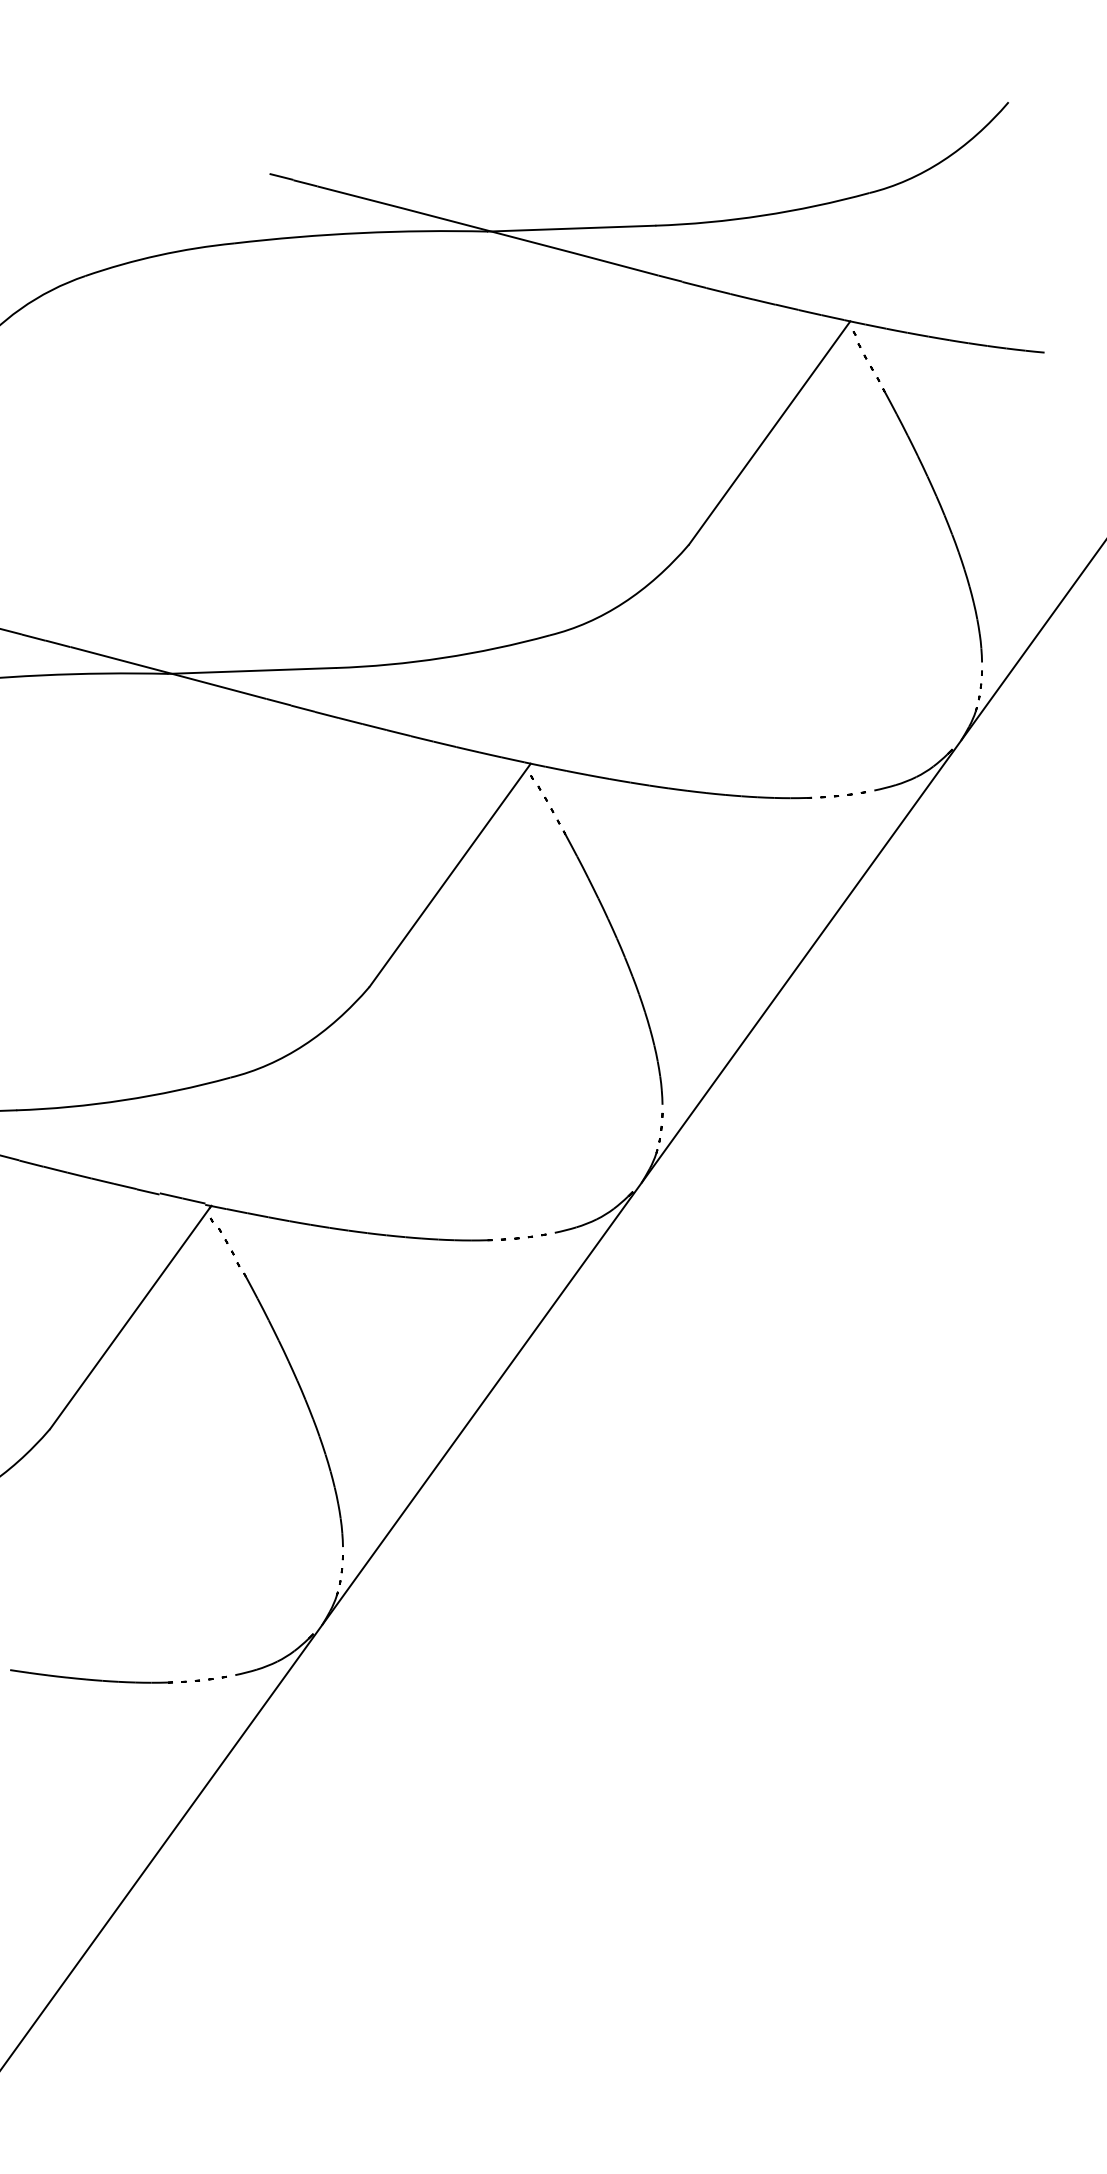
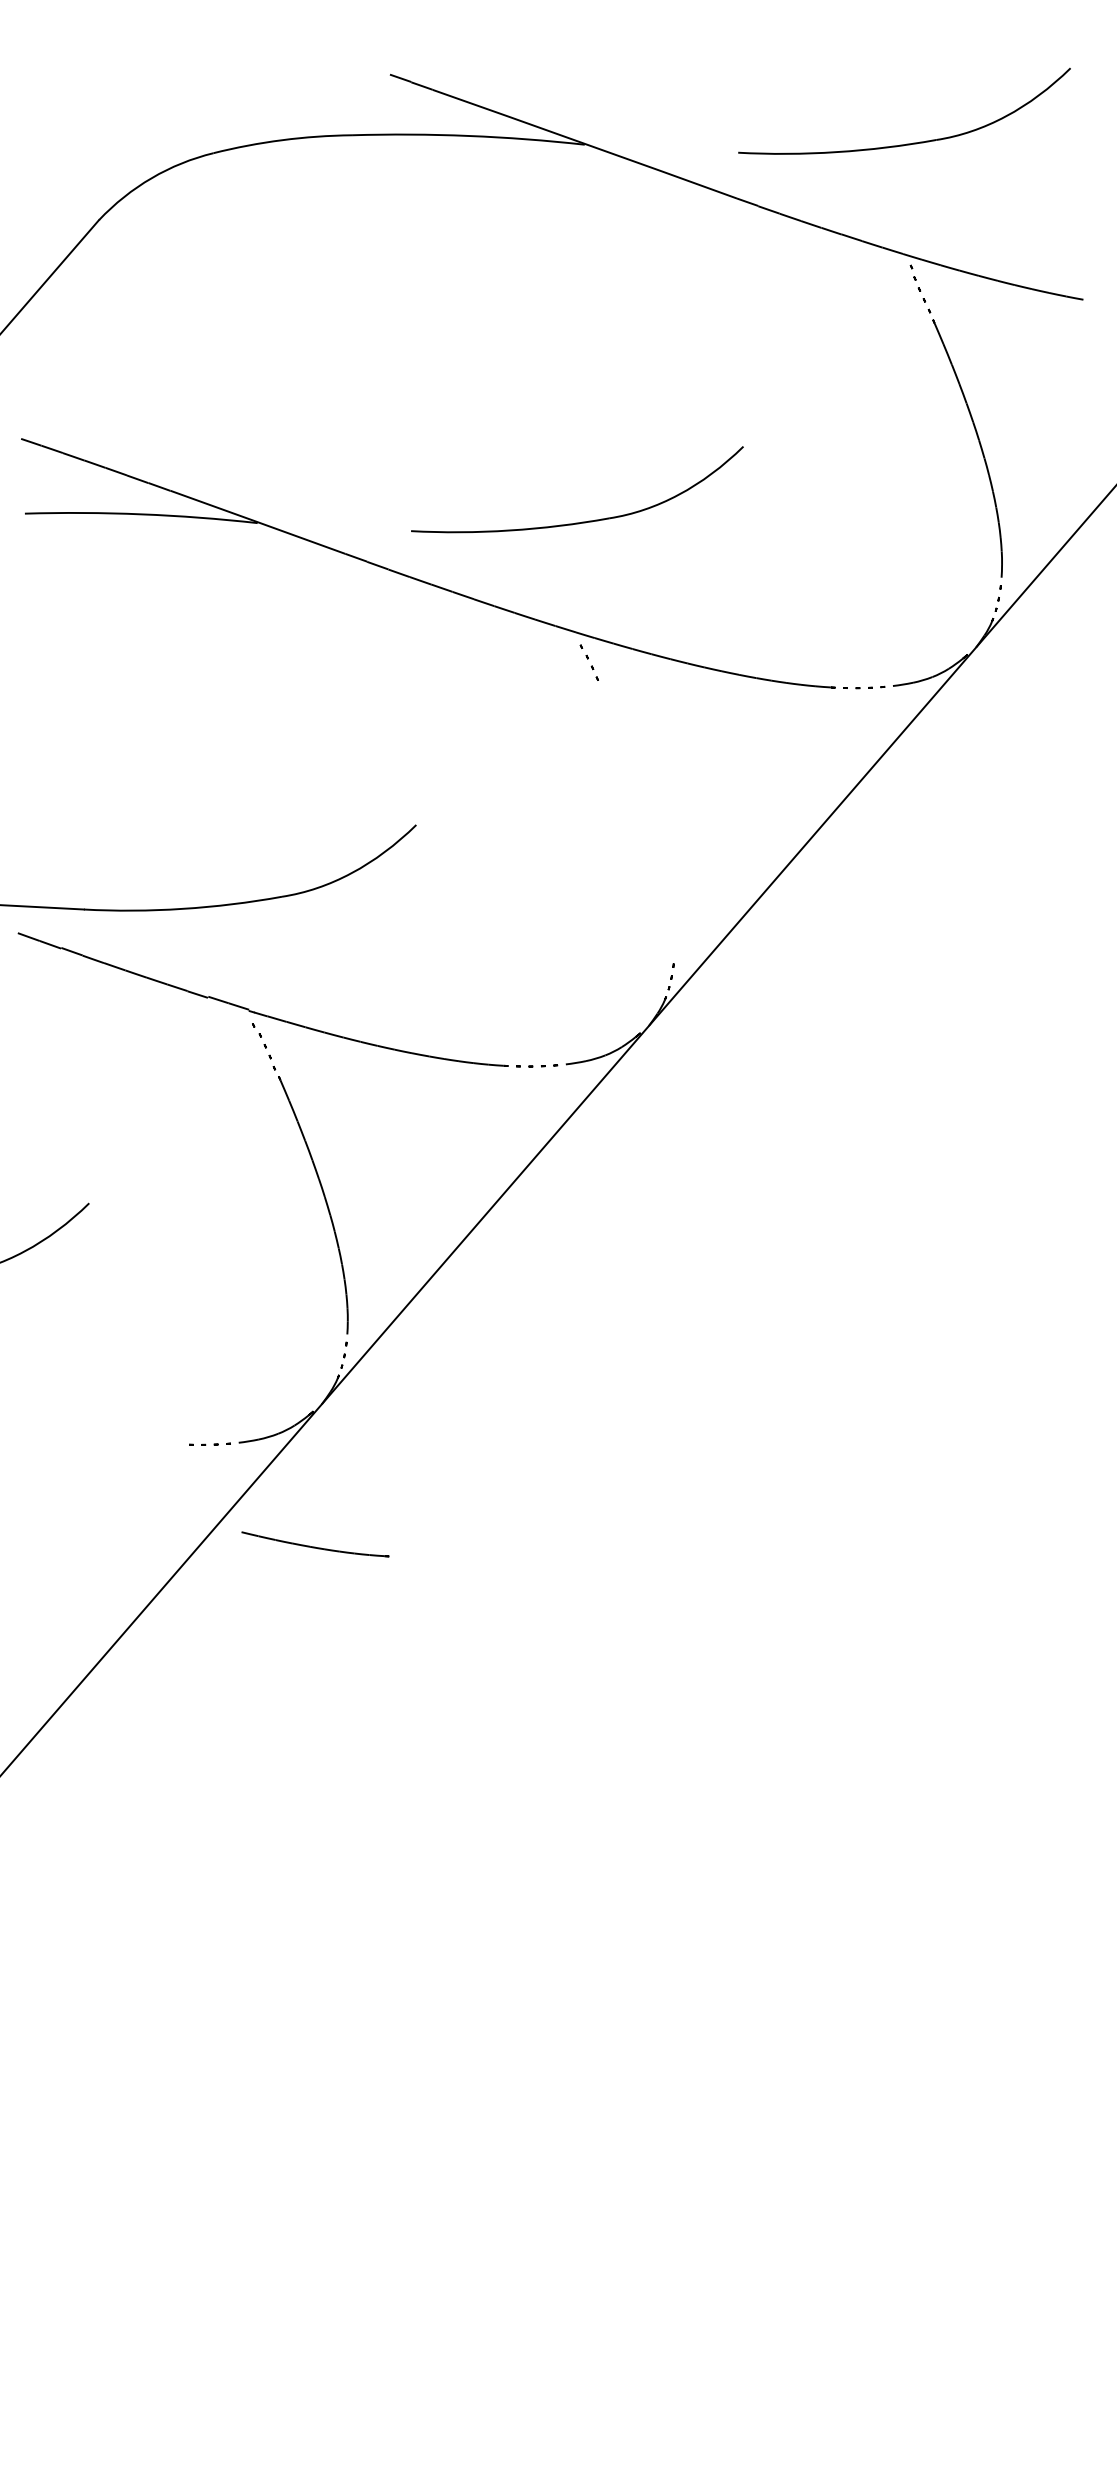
line: (571, 228) -> (661, 148), removed
line: (769, 432) -> (825, 350), removed
line: (252, 671) -> (334, 527), removed
line: (449, 875) -> (498, 729), removed
part: (623, 956) -> (650, 817), removed
line: (130, 1317) -> (171, 1107), removed
part: (91, 1676) -> (315, 1544), moved

